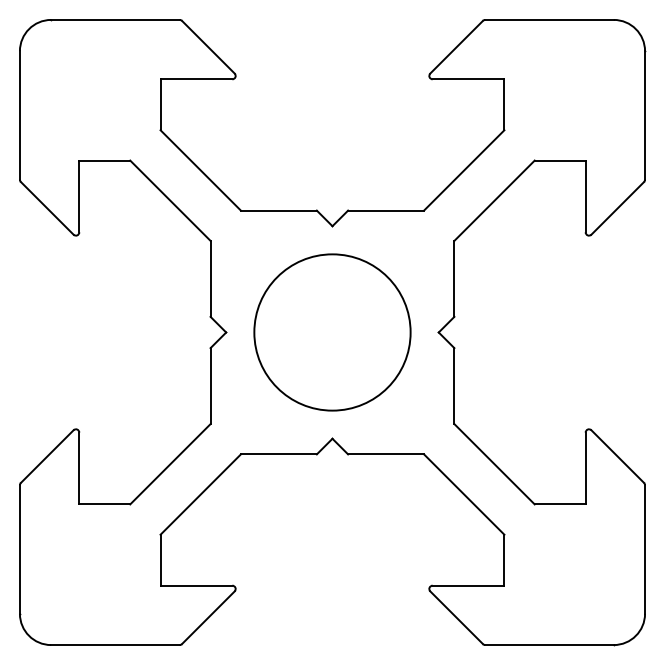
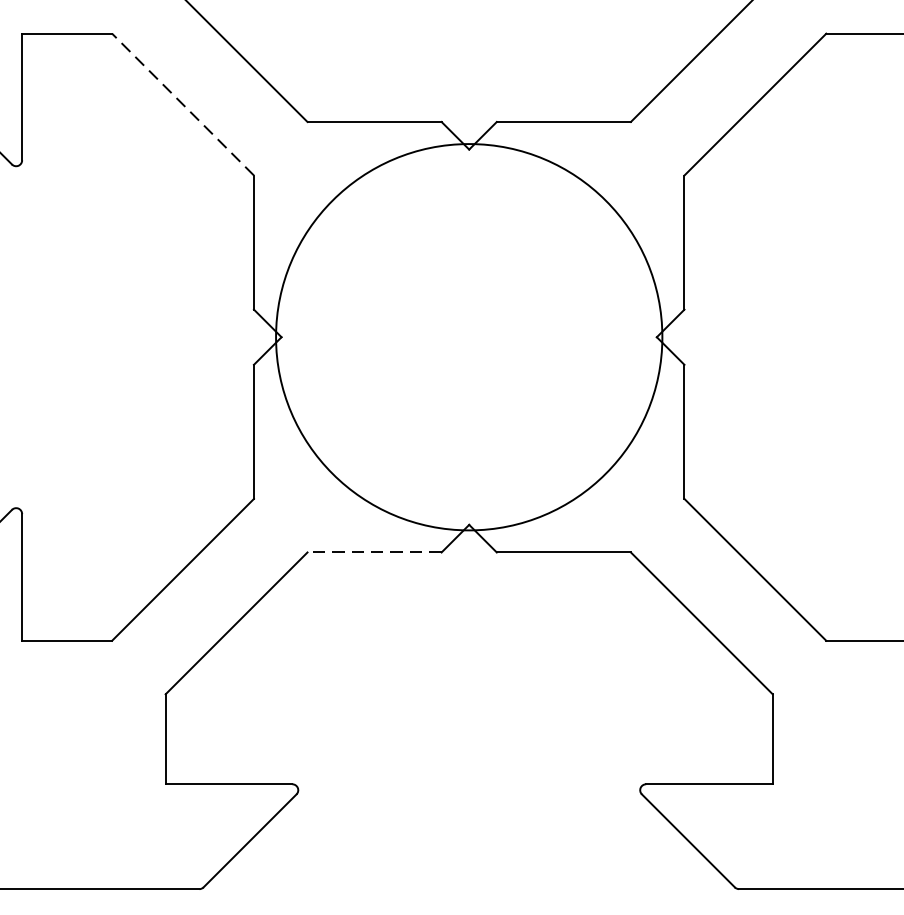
line: (170, 200) -> (183, 104), solid -> dashed
circle: (332, 332) -> (469, 337), size x1.4
line: (278, 454) -> (373, 552), solid -> dashed

